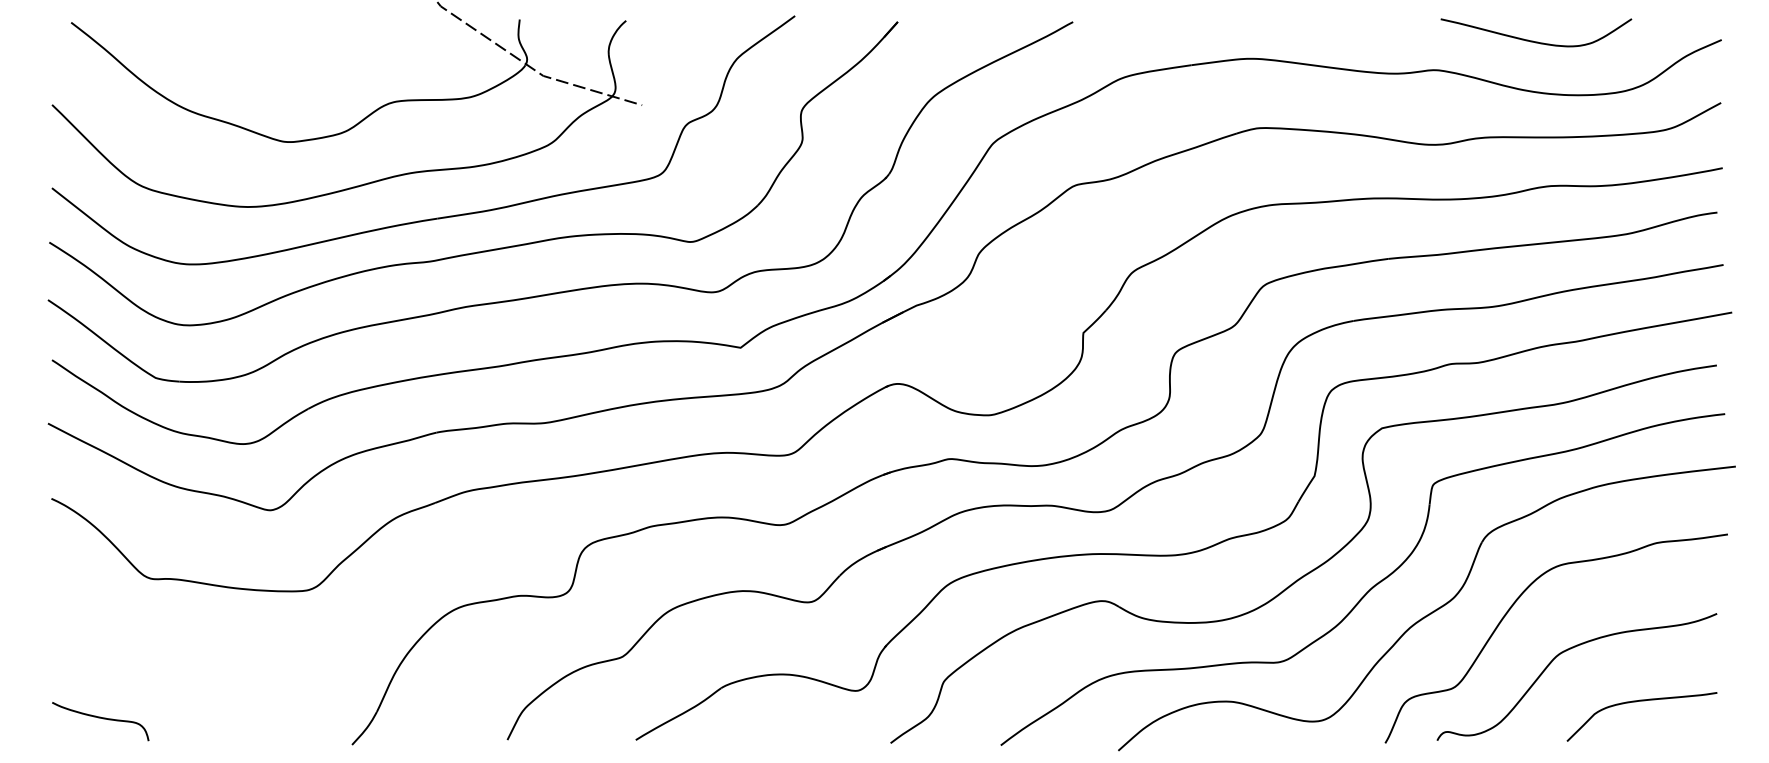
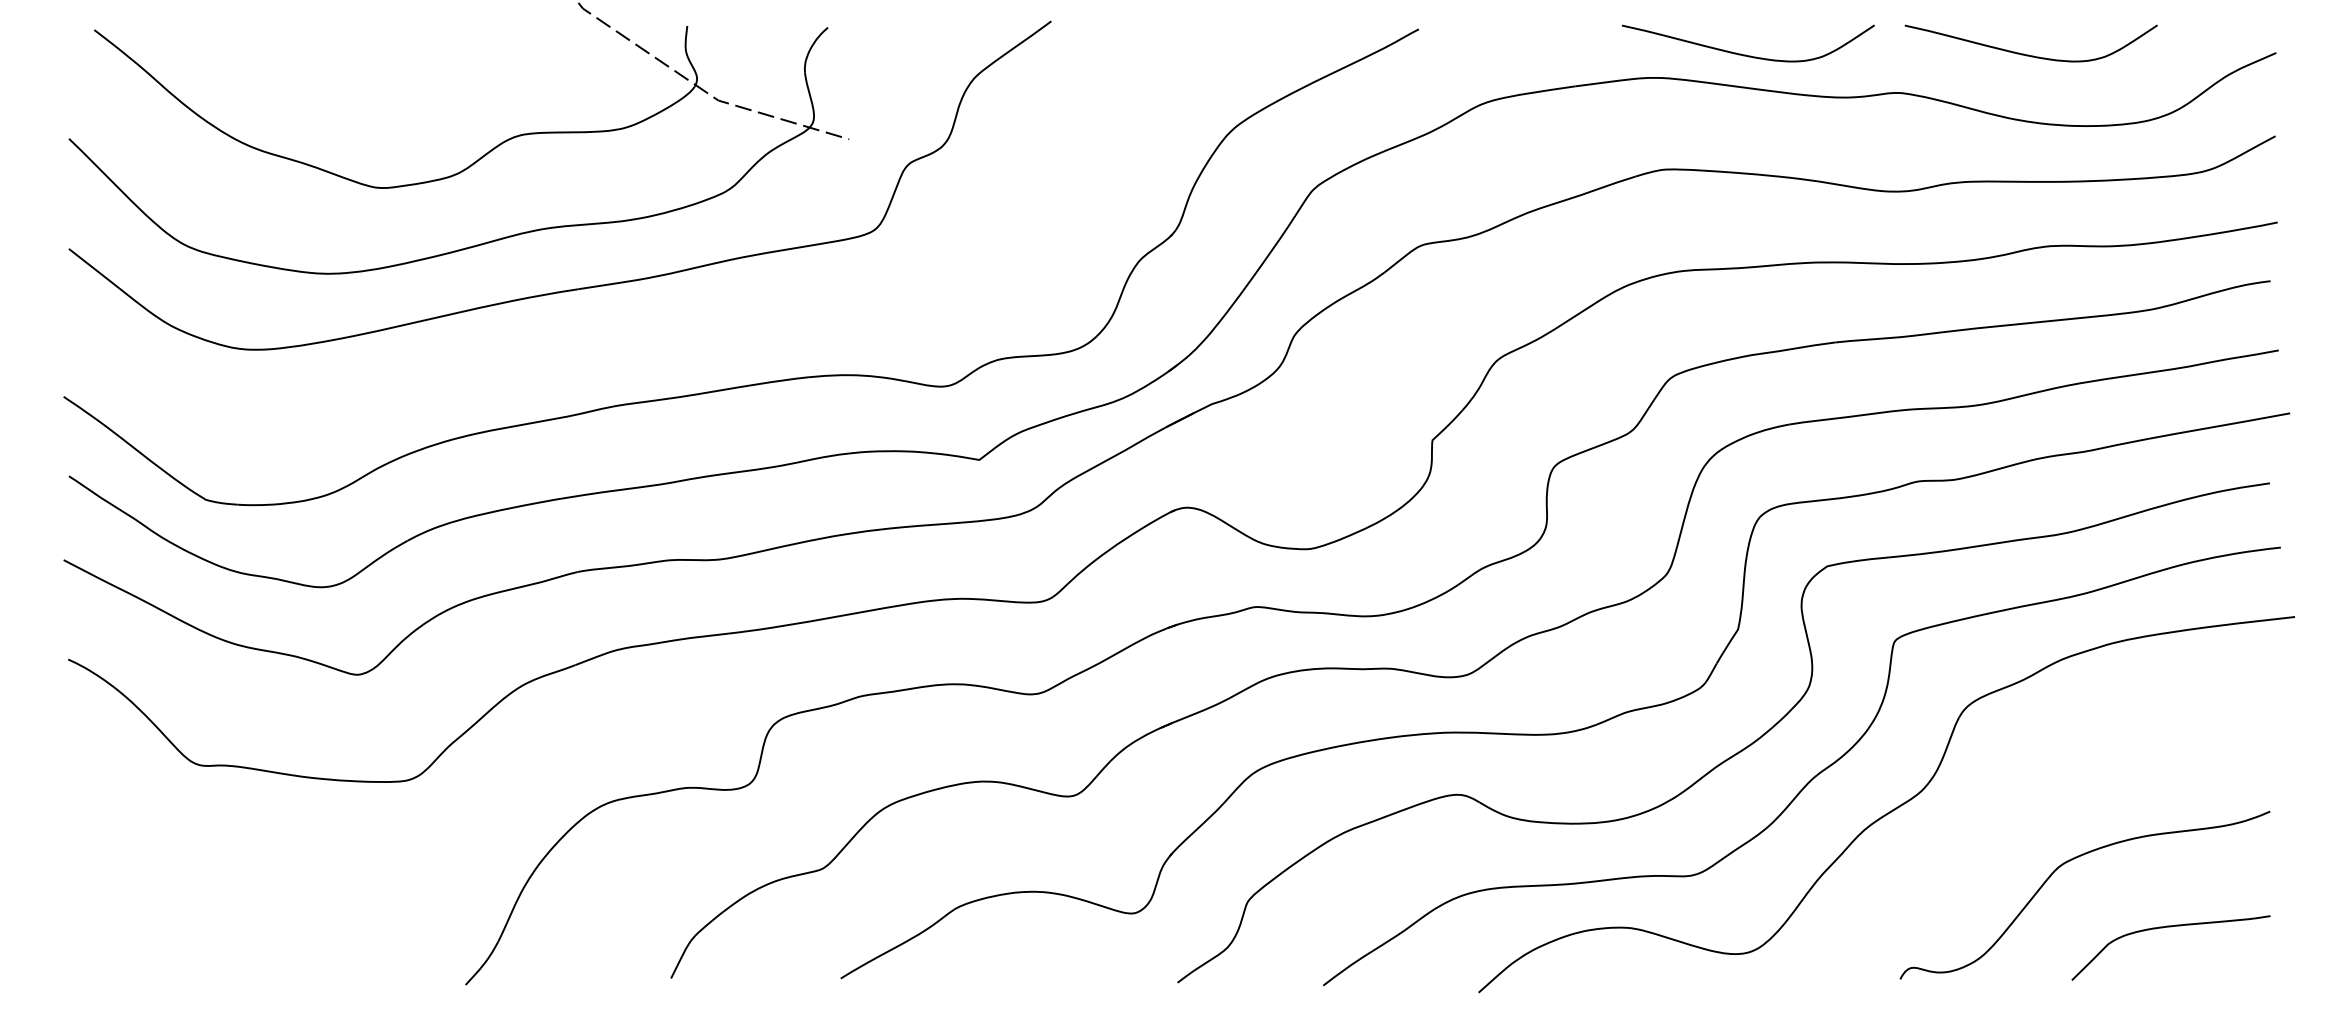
curve: (1319, 40) -> (1744, 53), added
part: (488, 249) -> (645, 329), removed
curve: (1512, 607) -> (1999, 803), removed
curve: (100, 718) -> (133, 950), removed

